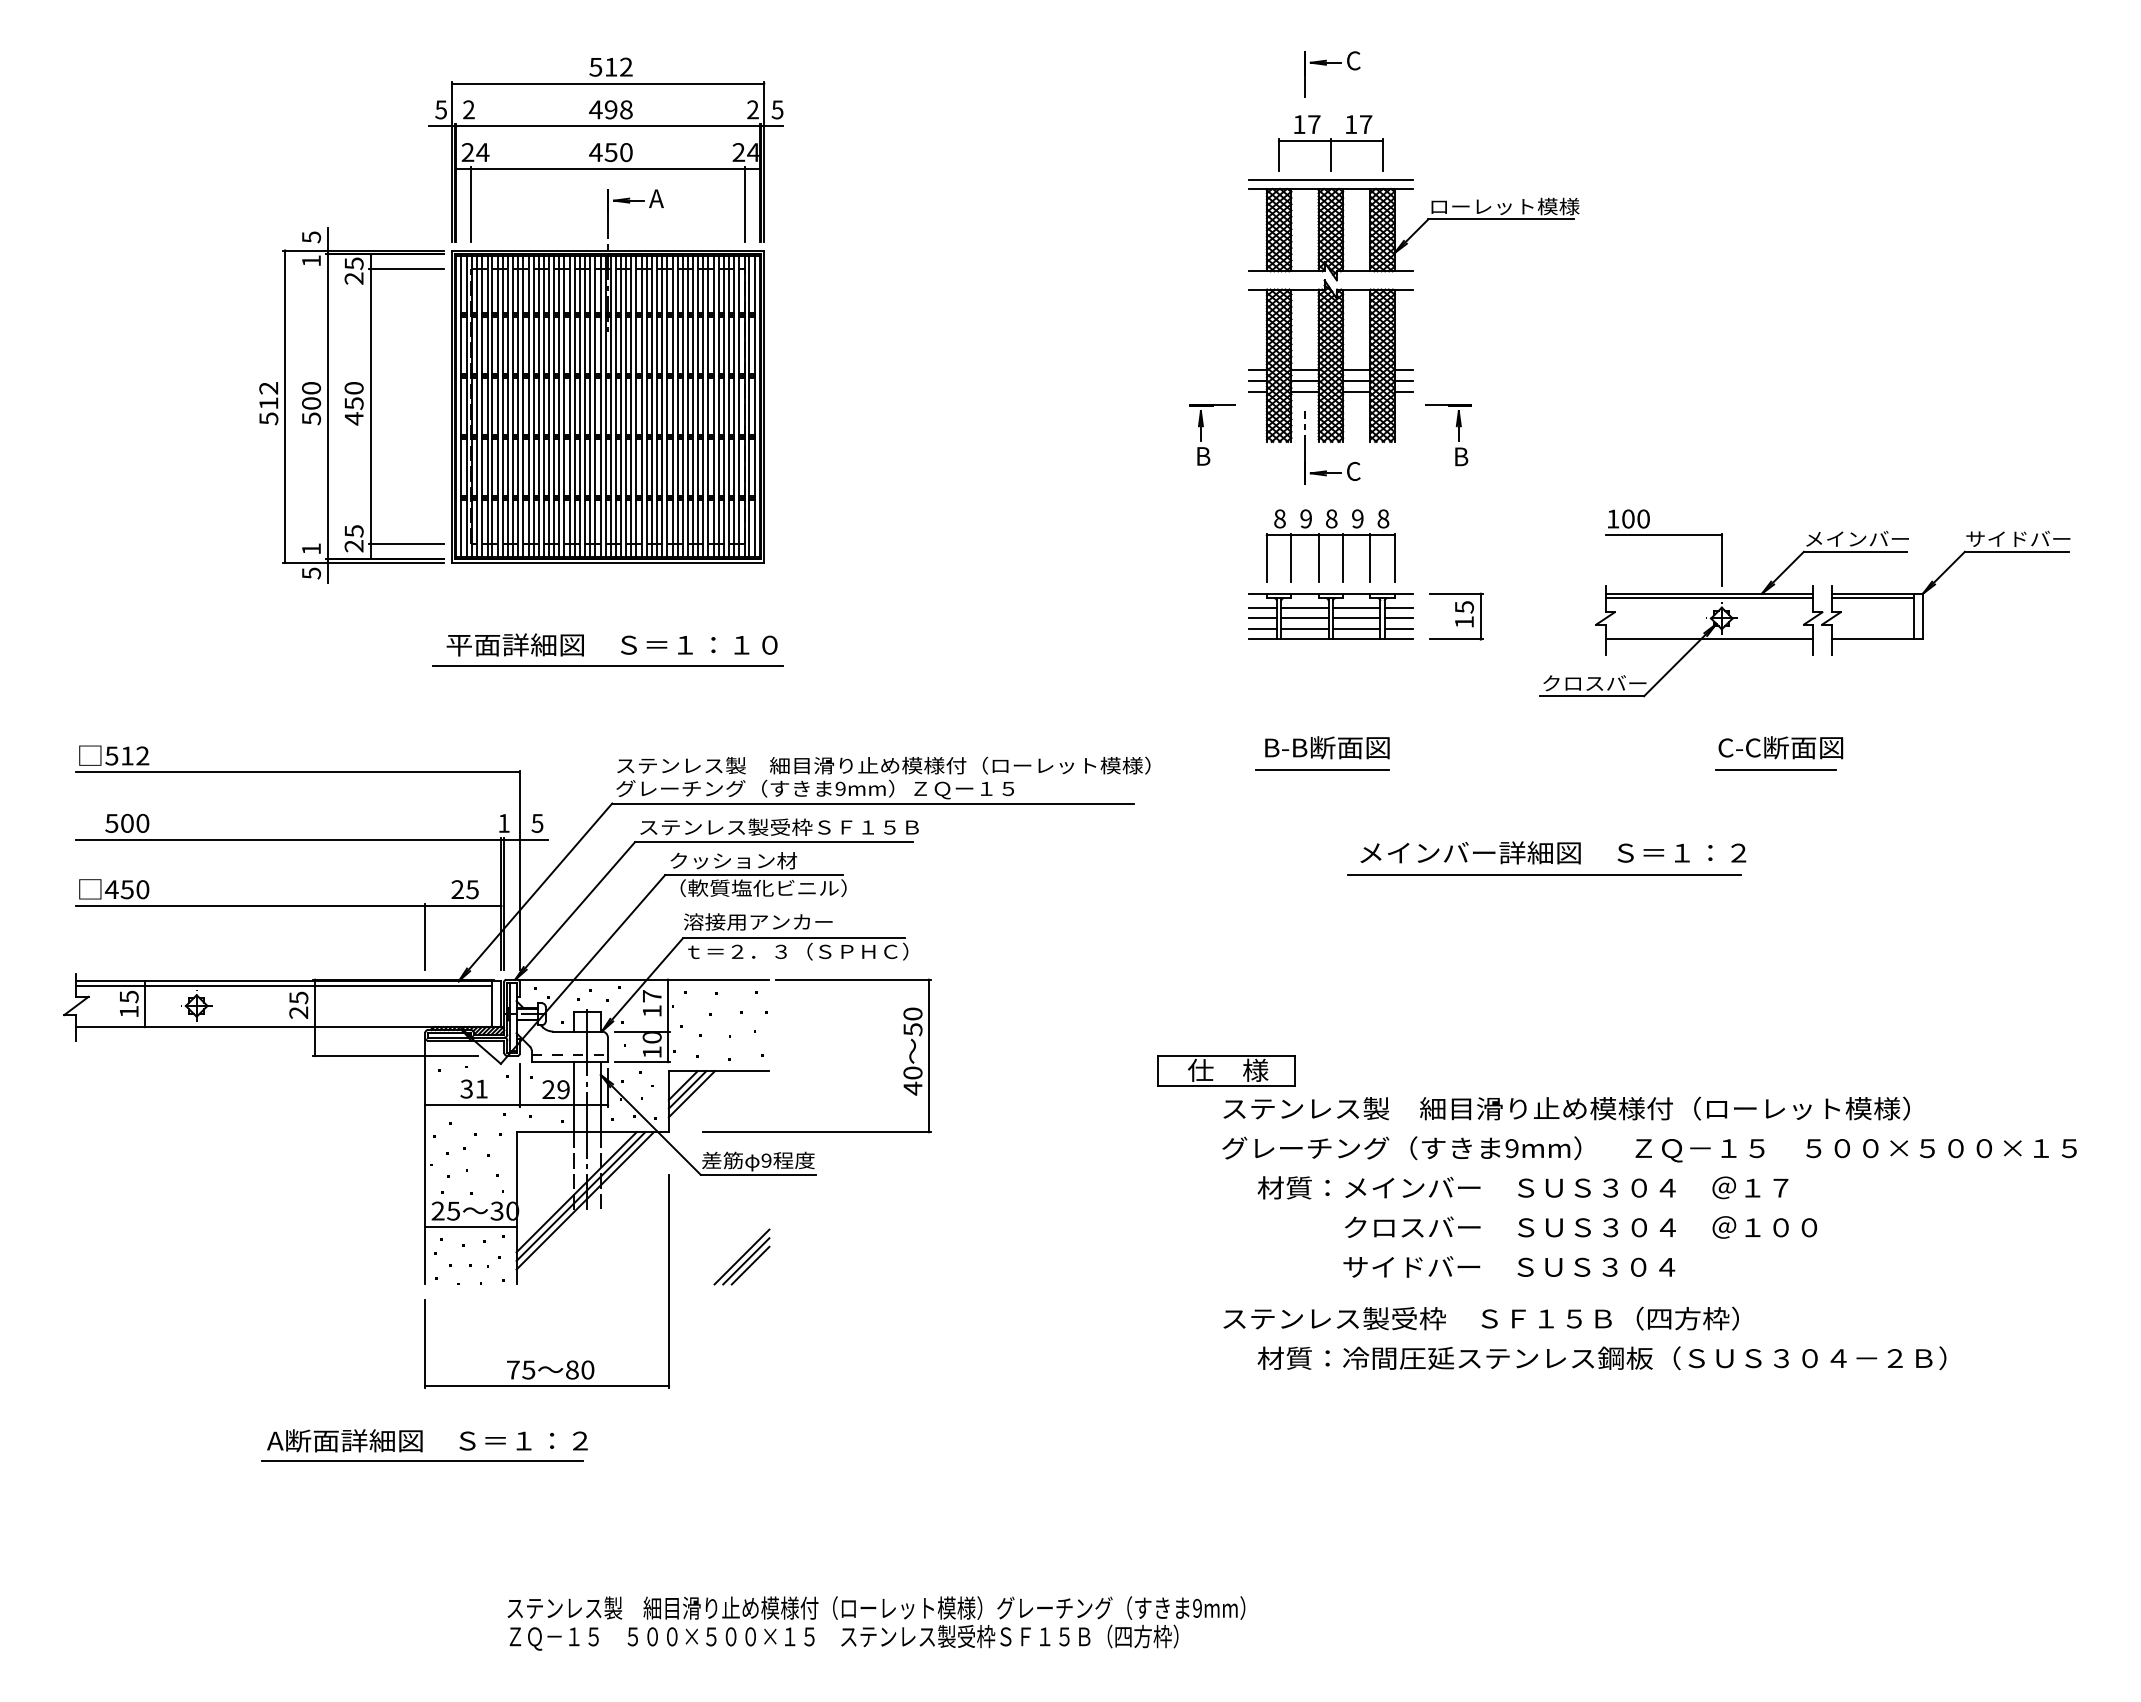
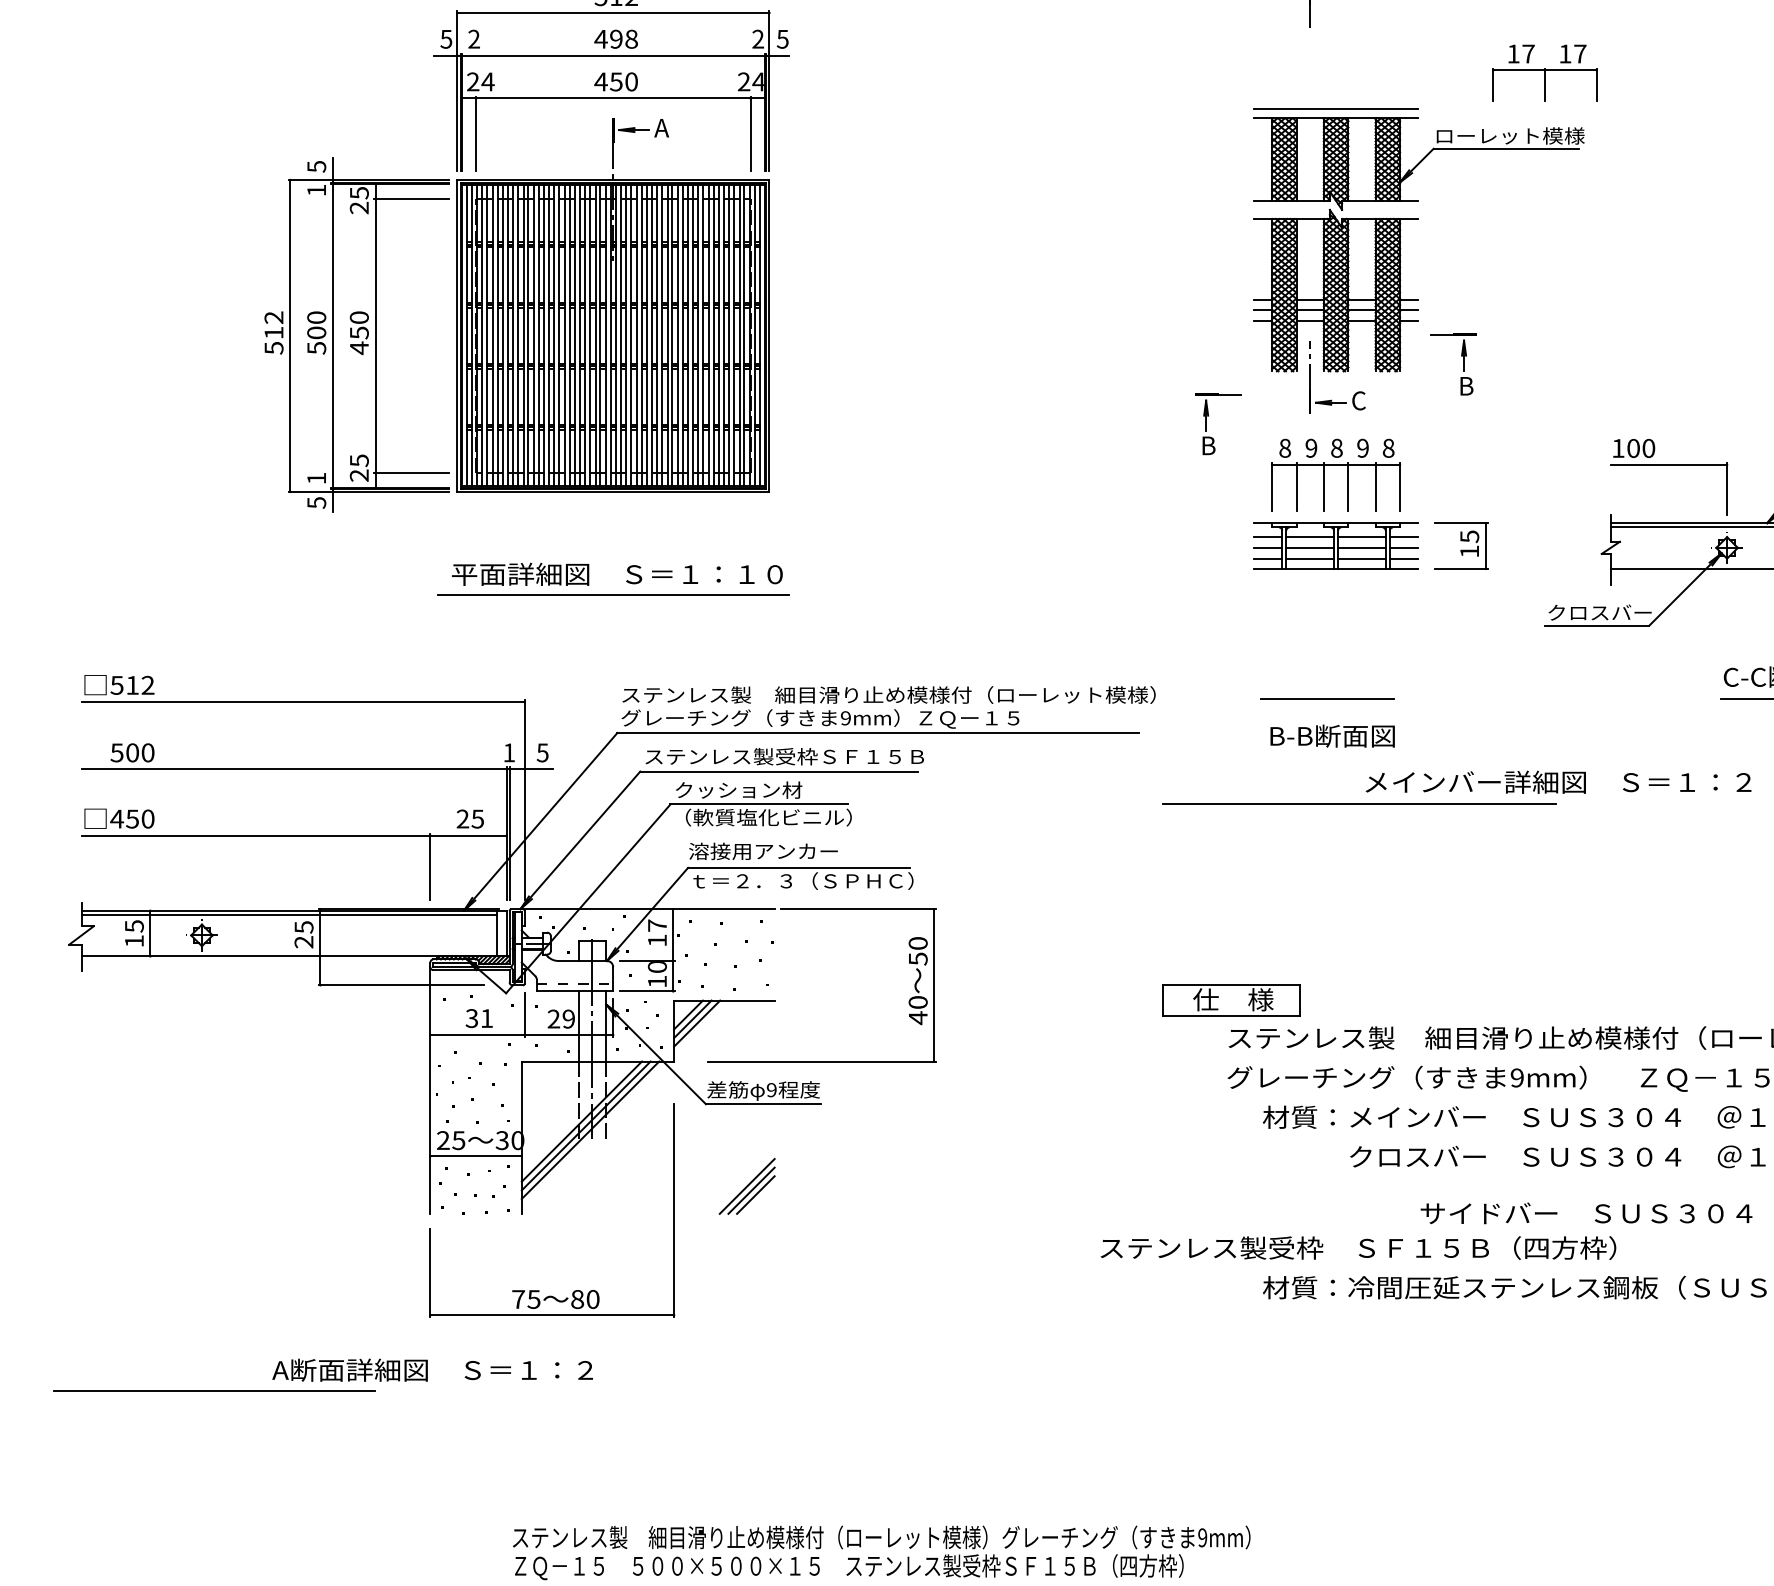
part: (1330, 143) -> (1544, 72), moved
part: (1201, 434) -> (1206, 423), moved
text: (1327, 747) -> (1332, 735), moved
line: (1544, 874) -> (1359, 803), moved
text: (1509, 1266) -> (1586, 1212), moved
text: (1480, 1318) -> (1357, 1247), moved
line: (422, 1460) -> (213, 1389), moved

